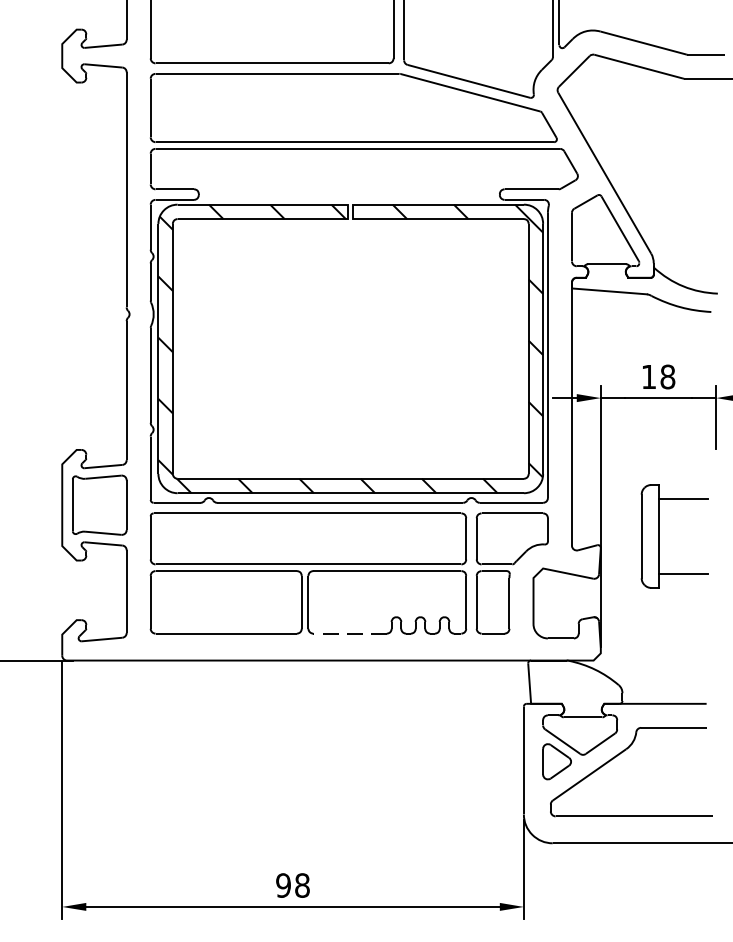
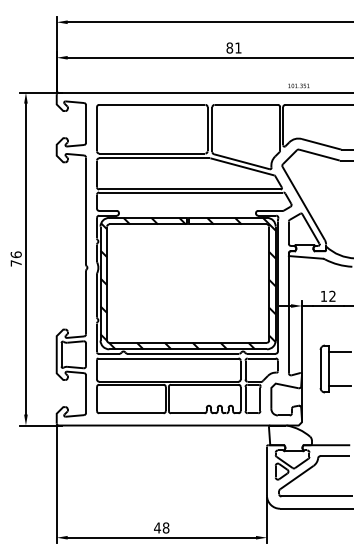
text: (667, 375) -> (332, 295), 18 -> 12
line: (349, 634) -> (187, 413), dashed -> solid
text: (283, 884) -> (157, 527), 98 -> 48

